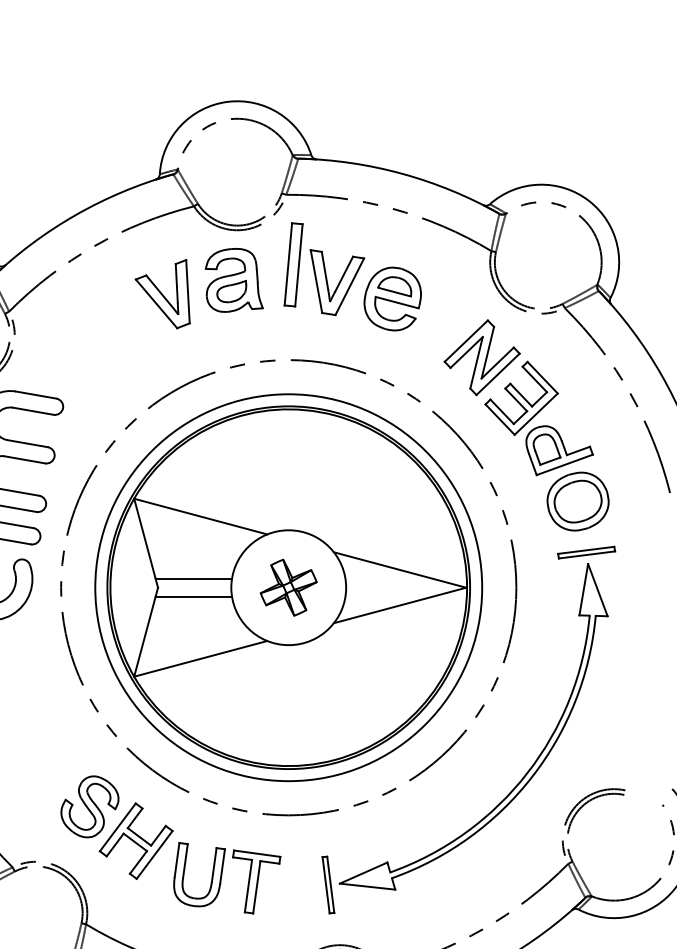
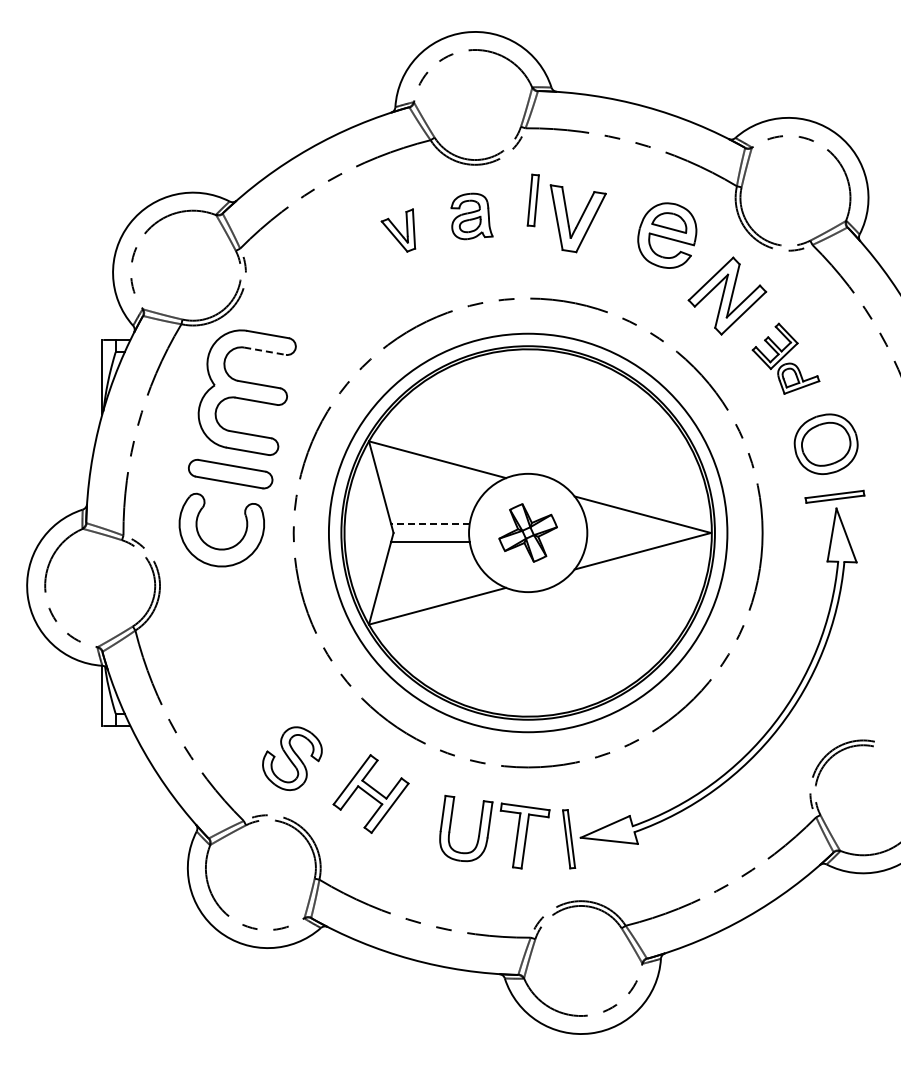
part: (293, 264) -> (533, 200), size x0.6
part: (233, 280) -> (471, 216), size x0.7
part: (162, 294) -> (398, 230), size x0.6
part: (392, 298) -> (667, 235), moved
line: (33, 411) -> (265, 351), solid -> dashed
part: (538, 418) -> (785, 358), size x0.6
line: (192, 578) -> (429, 523), solid -> dashed
part: (90, 806) -> (292, 758), moved
part: (226, 877) -> (494, 831), moved

